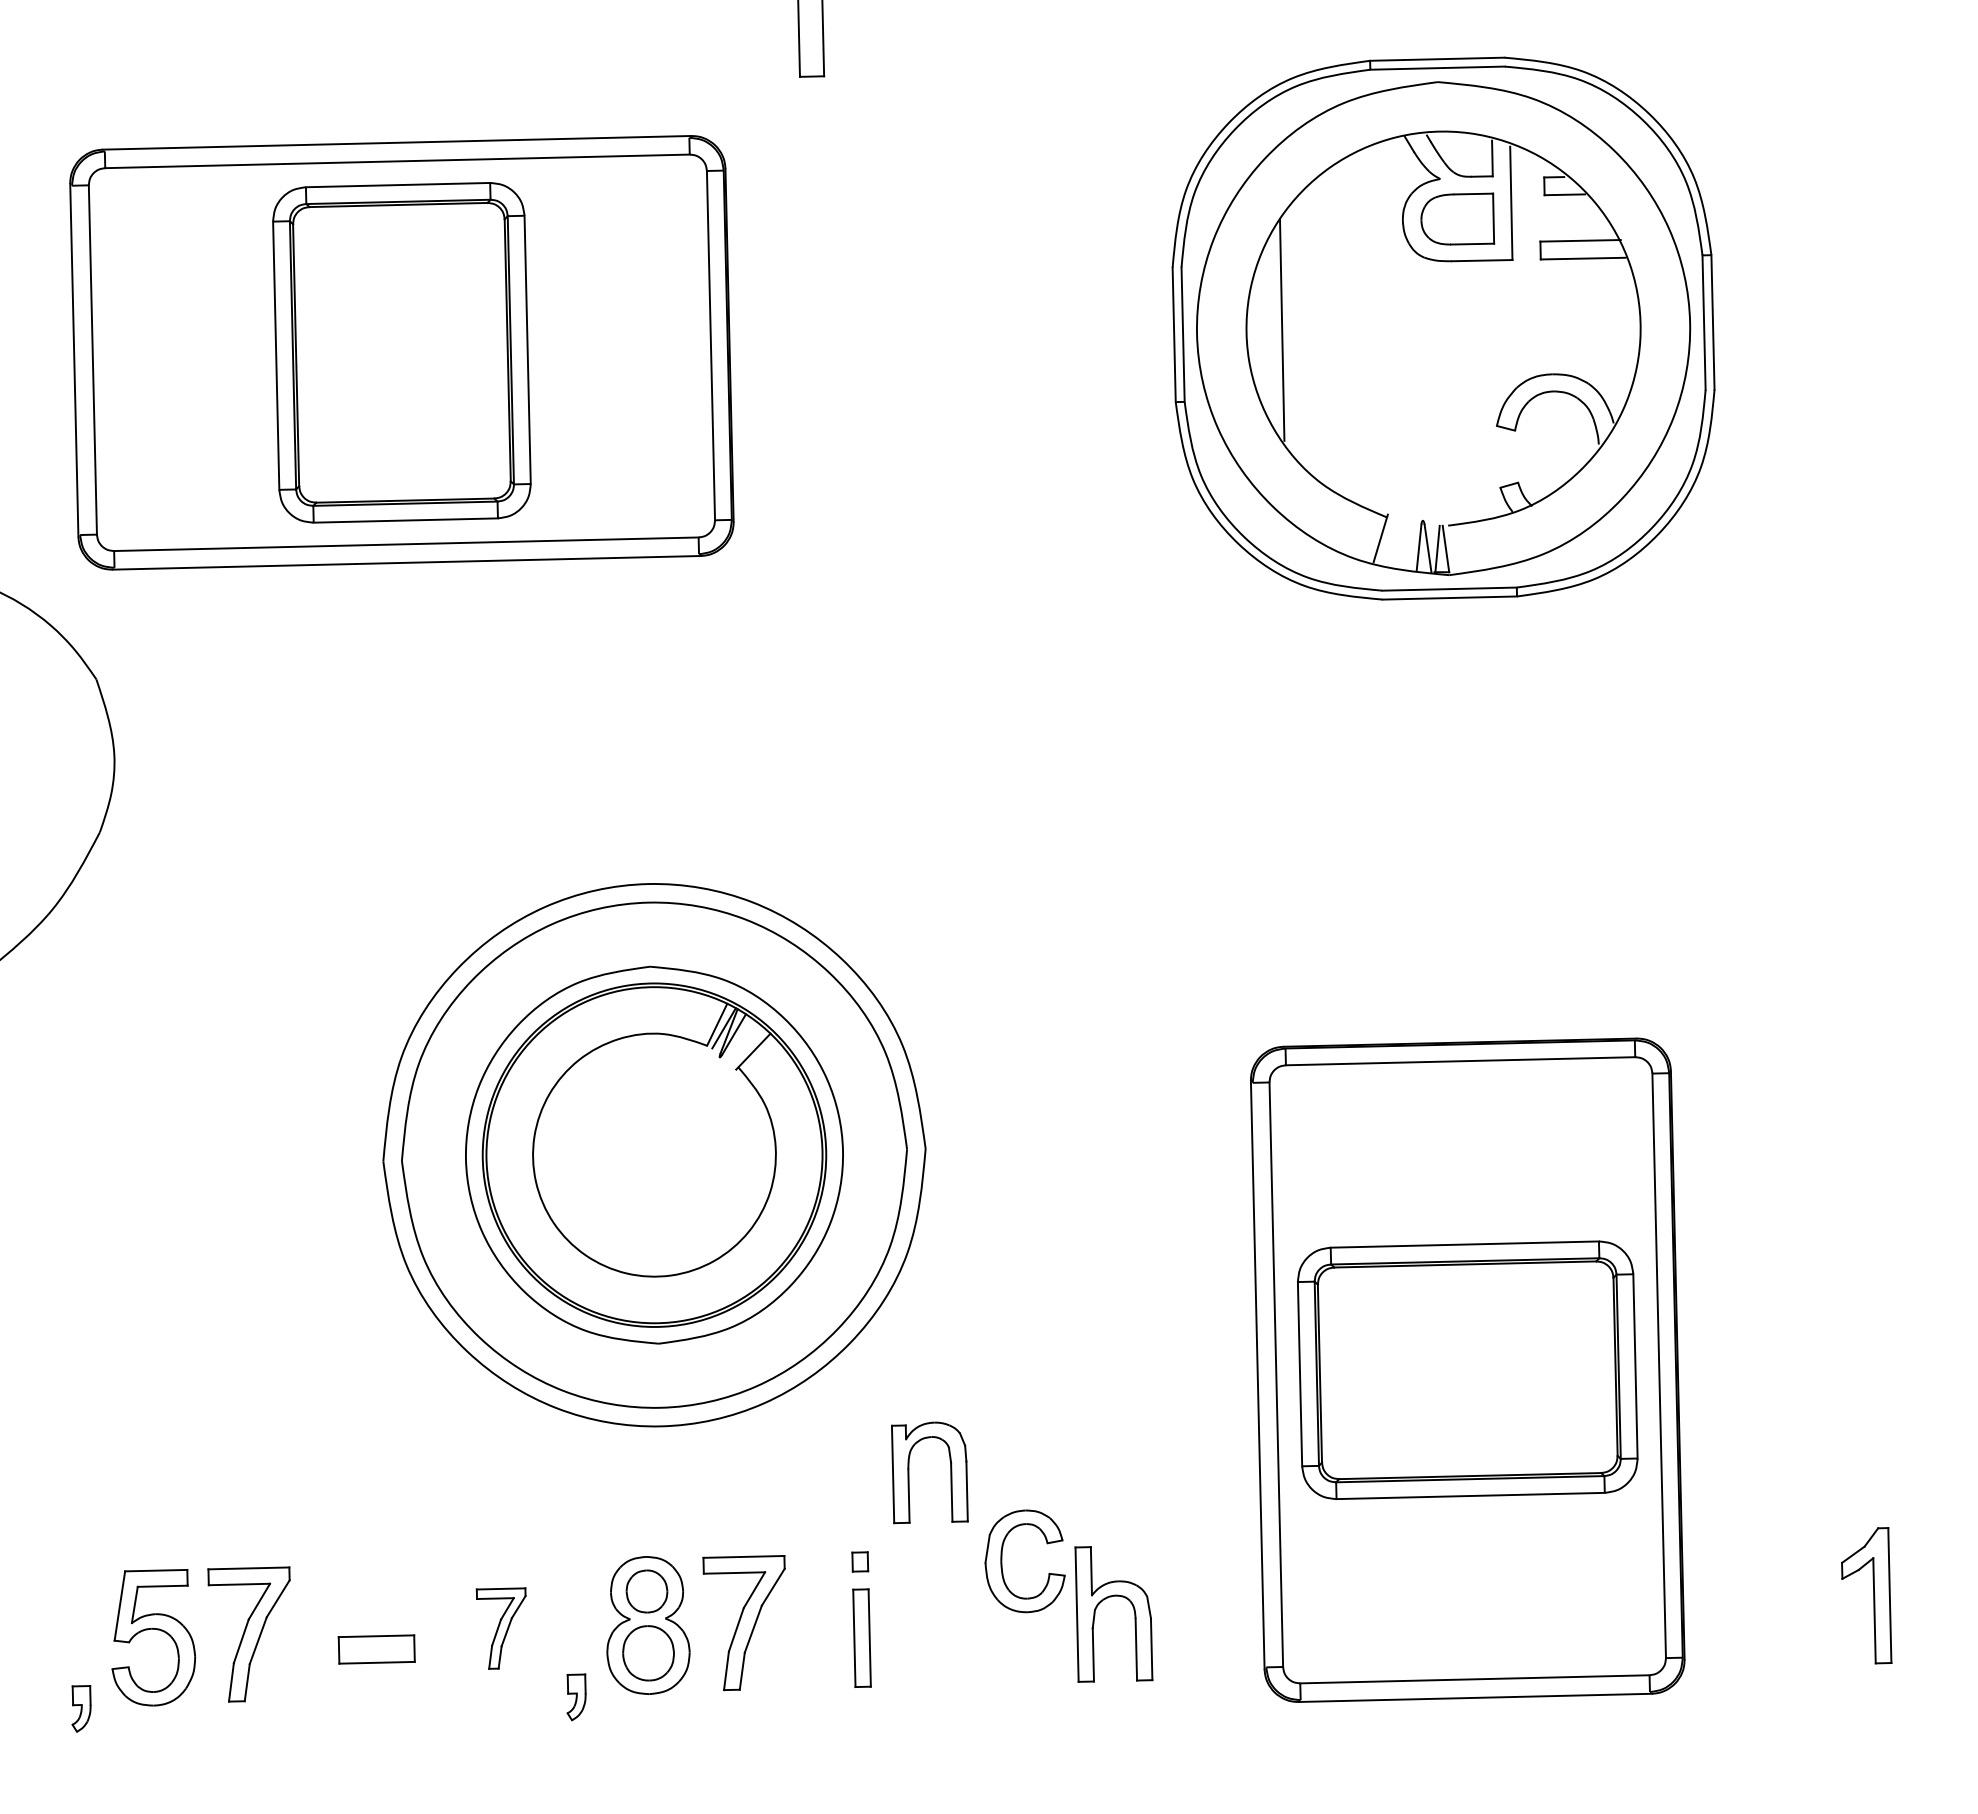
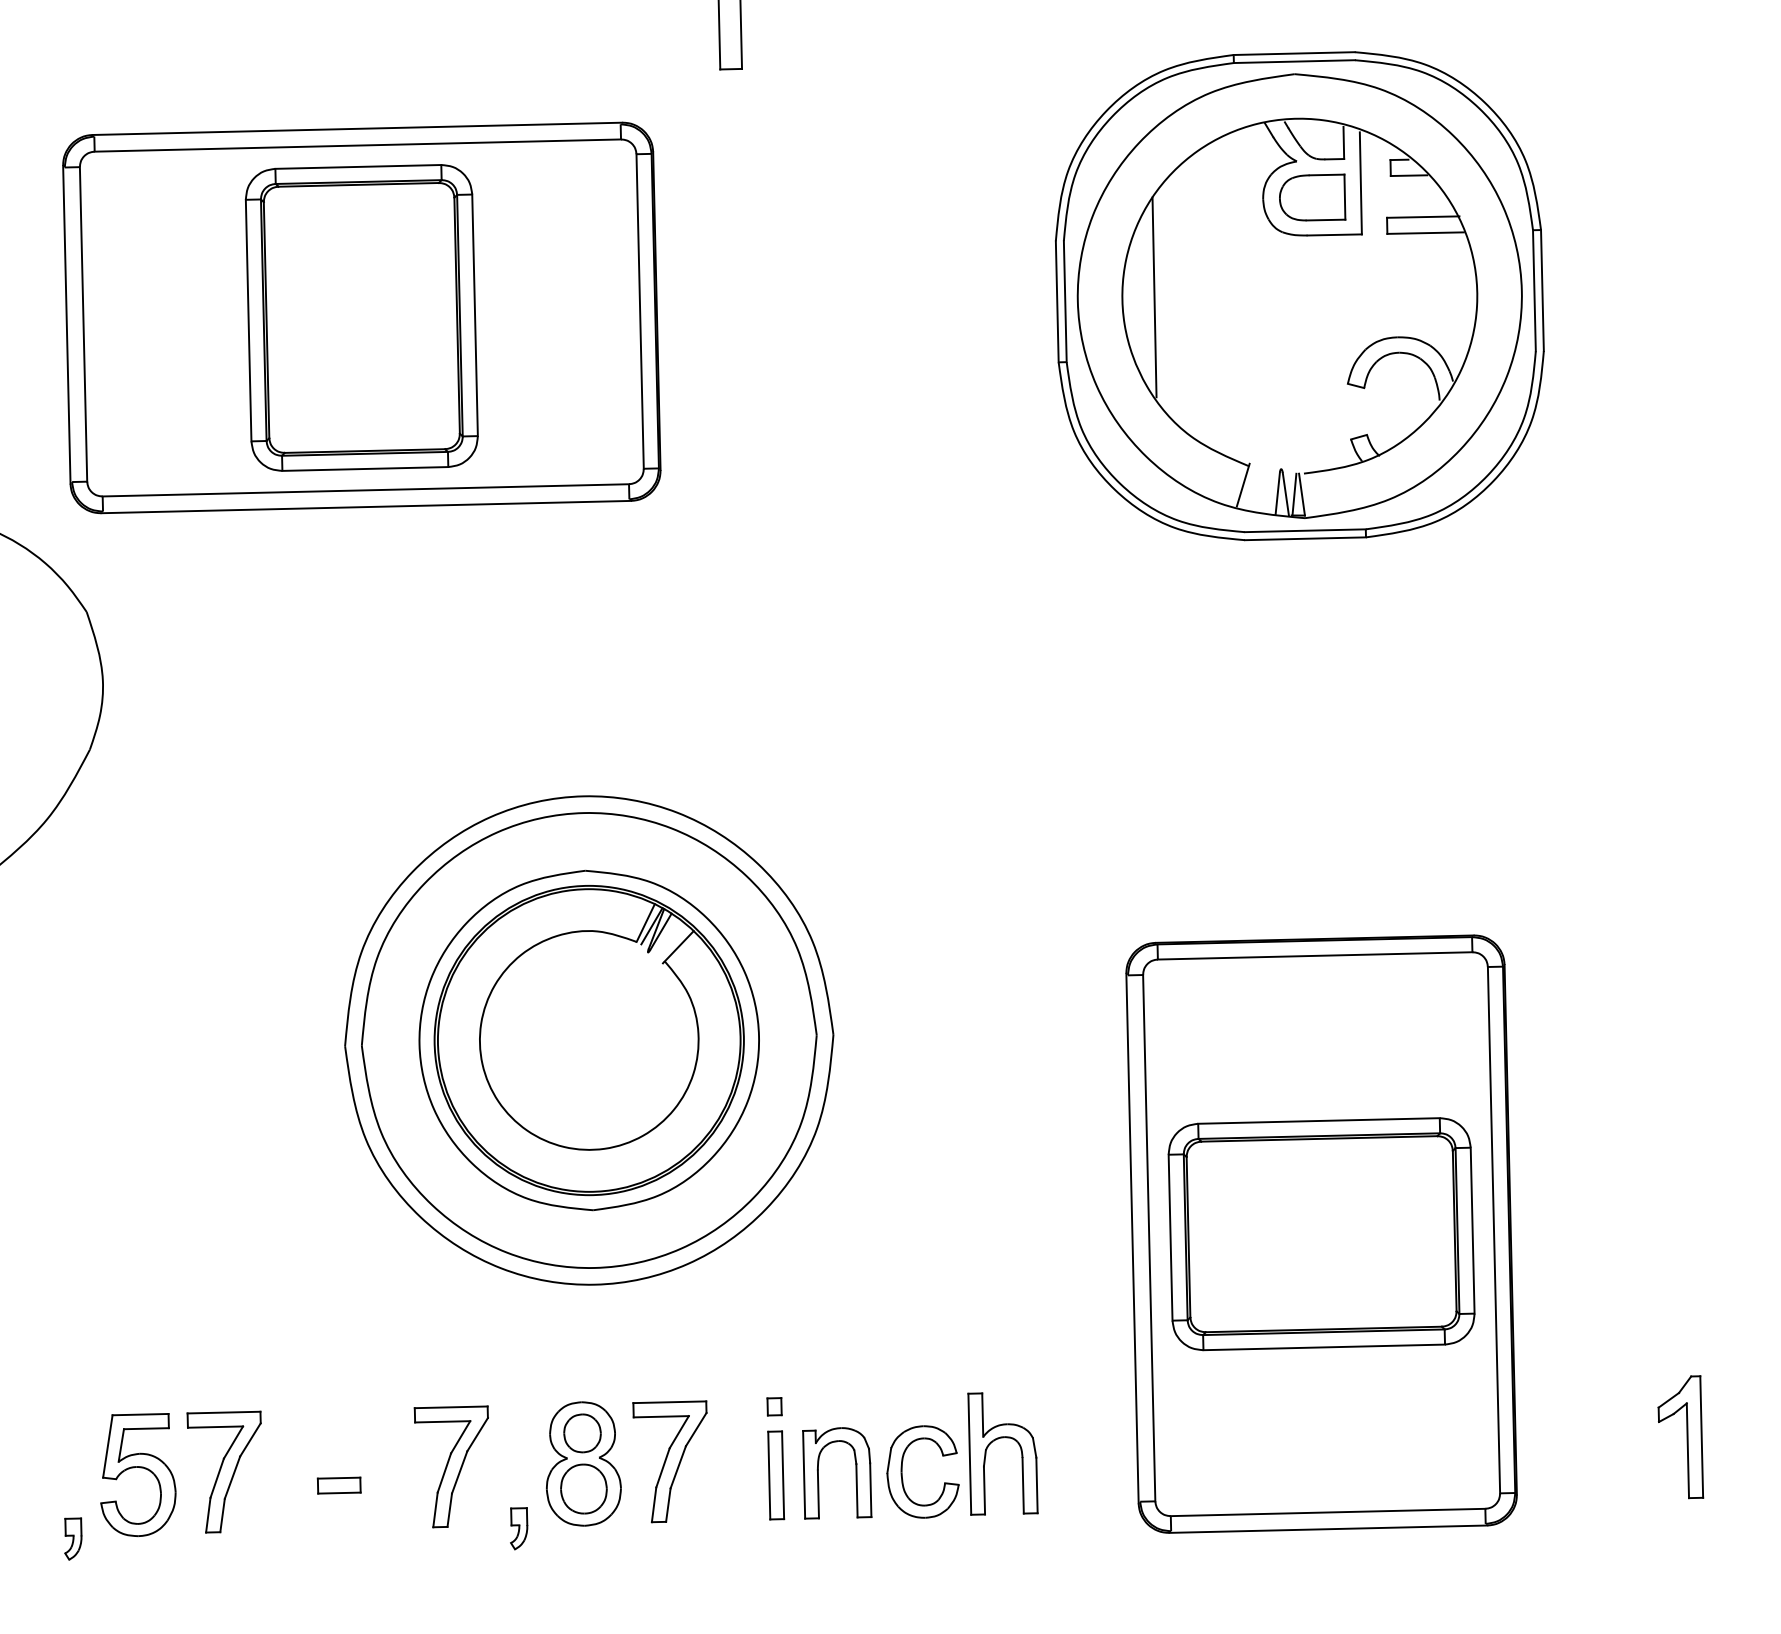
part: (909, 1472) -> (818, 1473), moved
part: (1002, 1561) -> (902, 1472), moved
part: (500, 1628) -> (450, 1466), size x1.67
part: (376, 1649) -> (338, 1485), size x0.62

